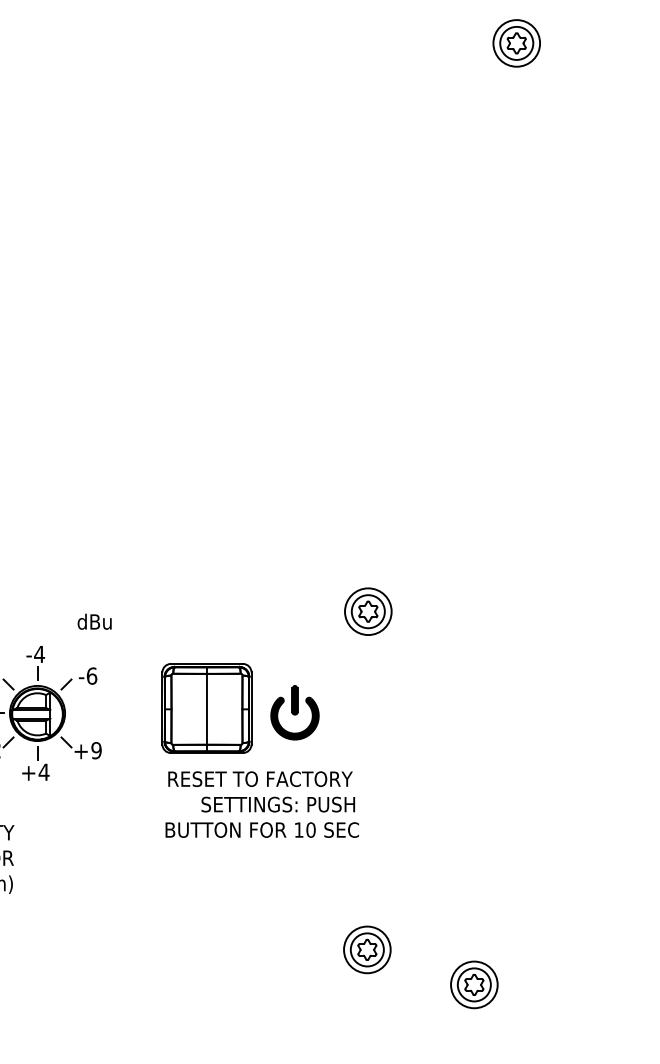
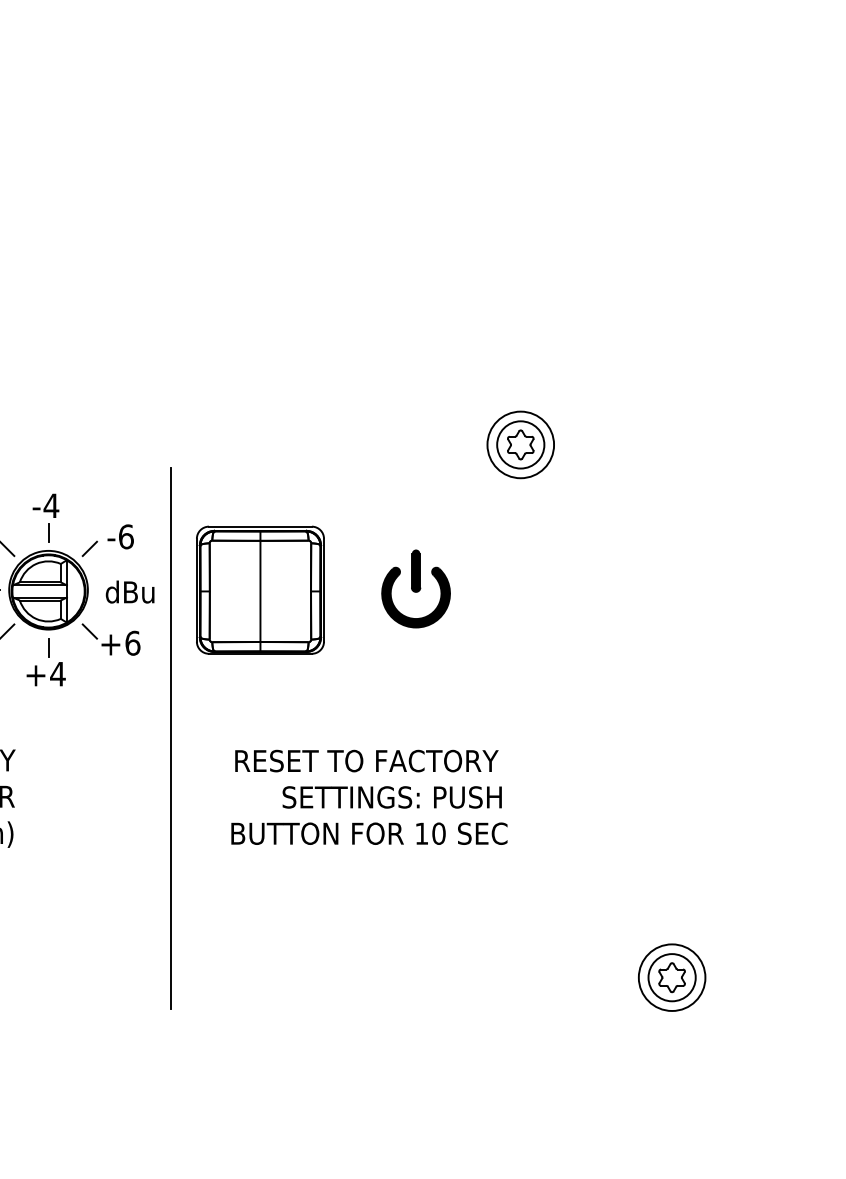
text: (94, 621) -> (129, 591), moved
part: (206, 708) -> (259, 590), moved
text: (96, 750) -> (132, 643), +9 -> +6
text: (261, 804) -> (368, 797), moved
line: (123, 816) -> (171, 737), added
part: (367, 949) -> (519, 927), removed

